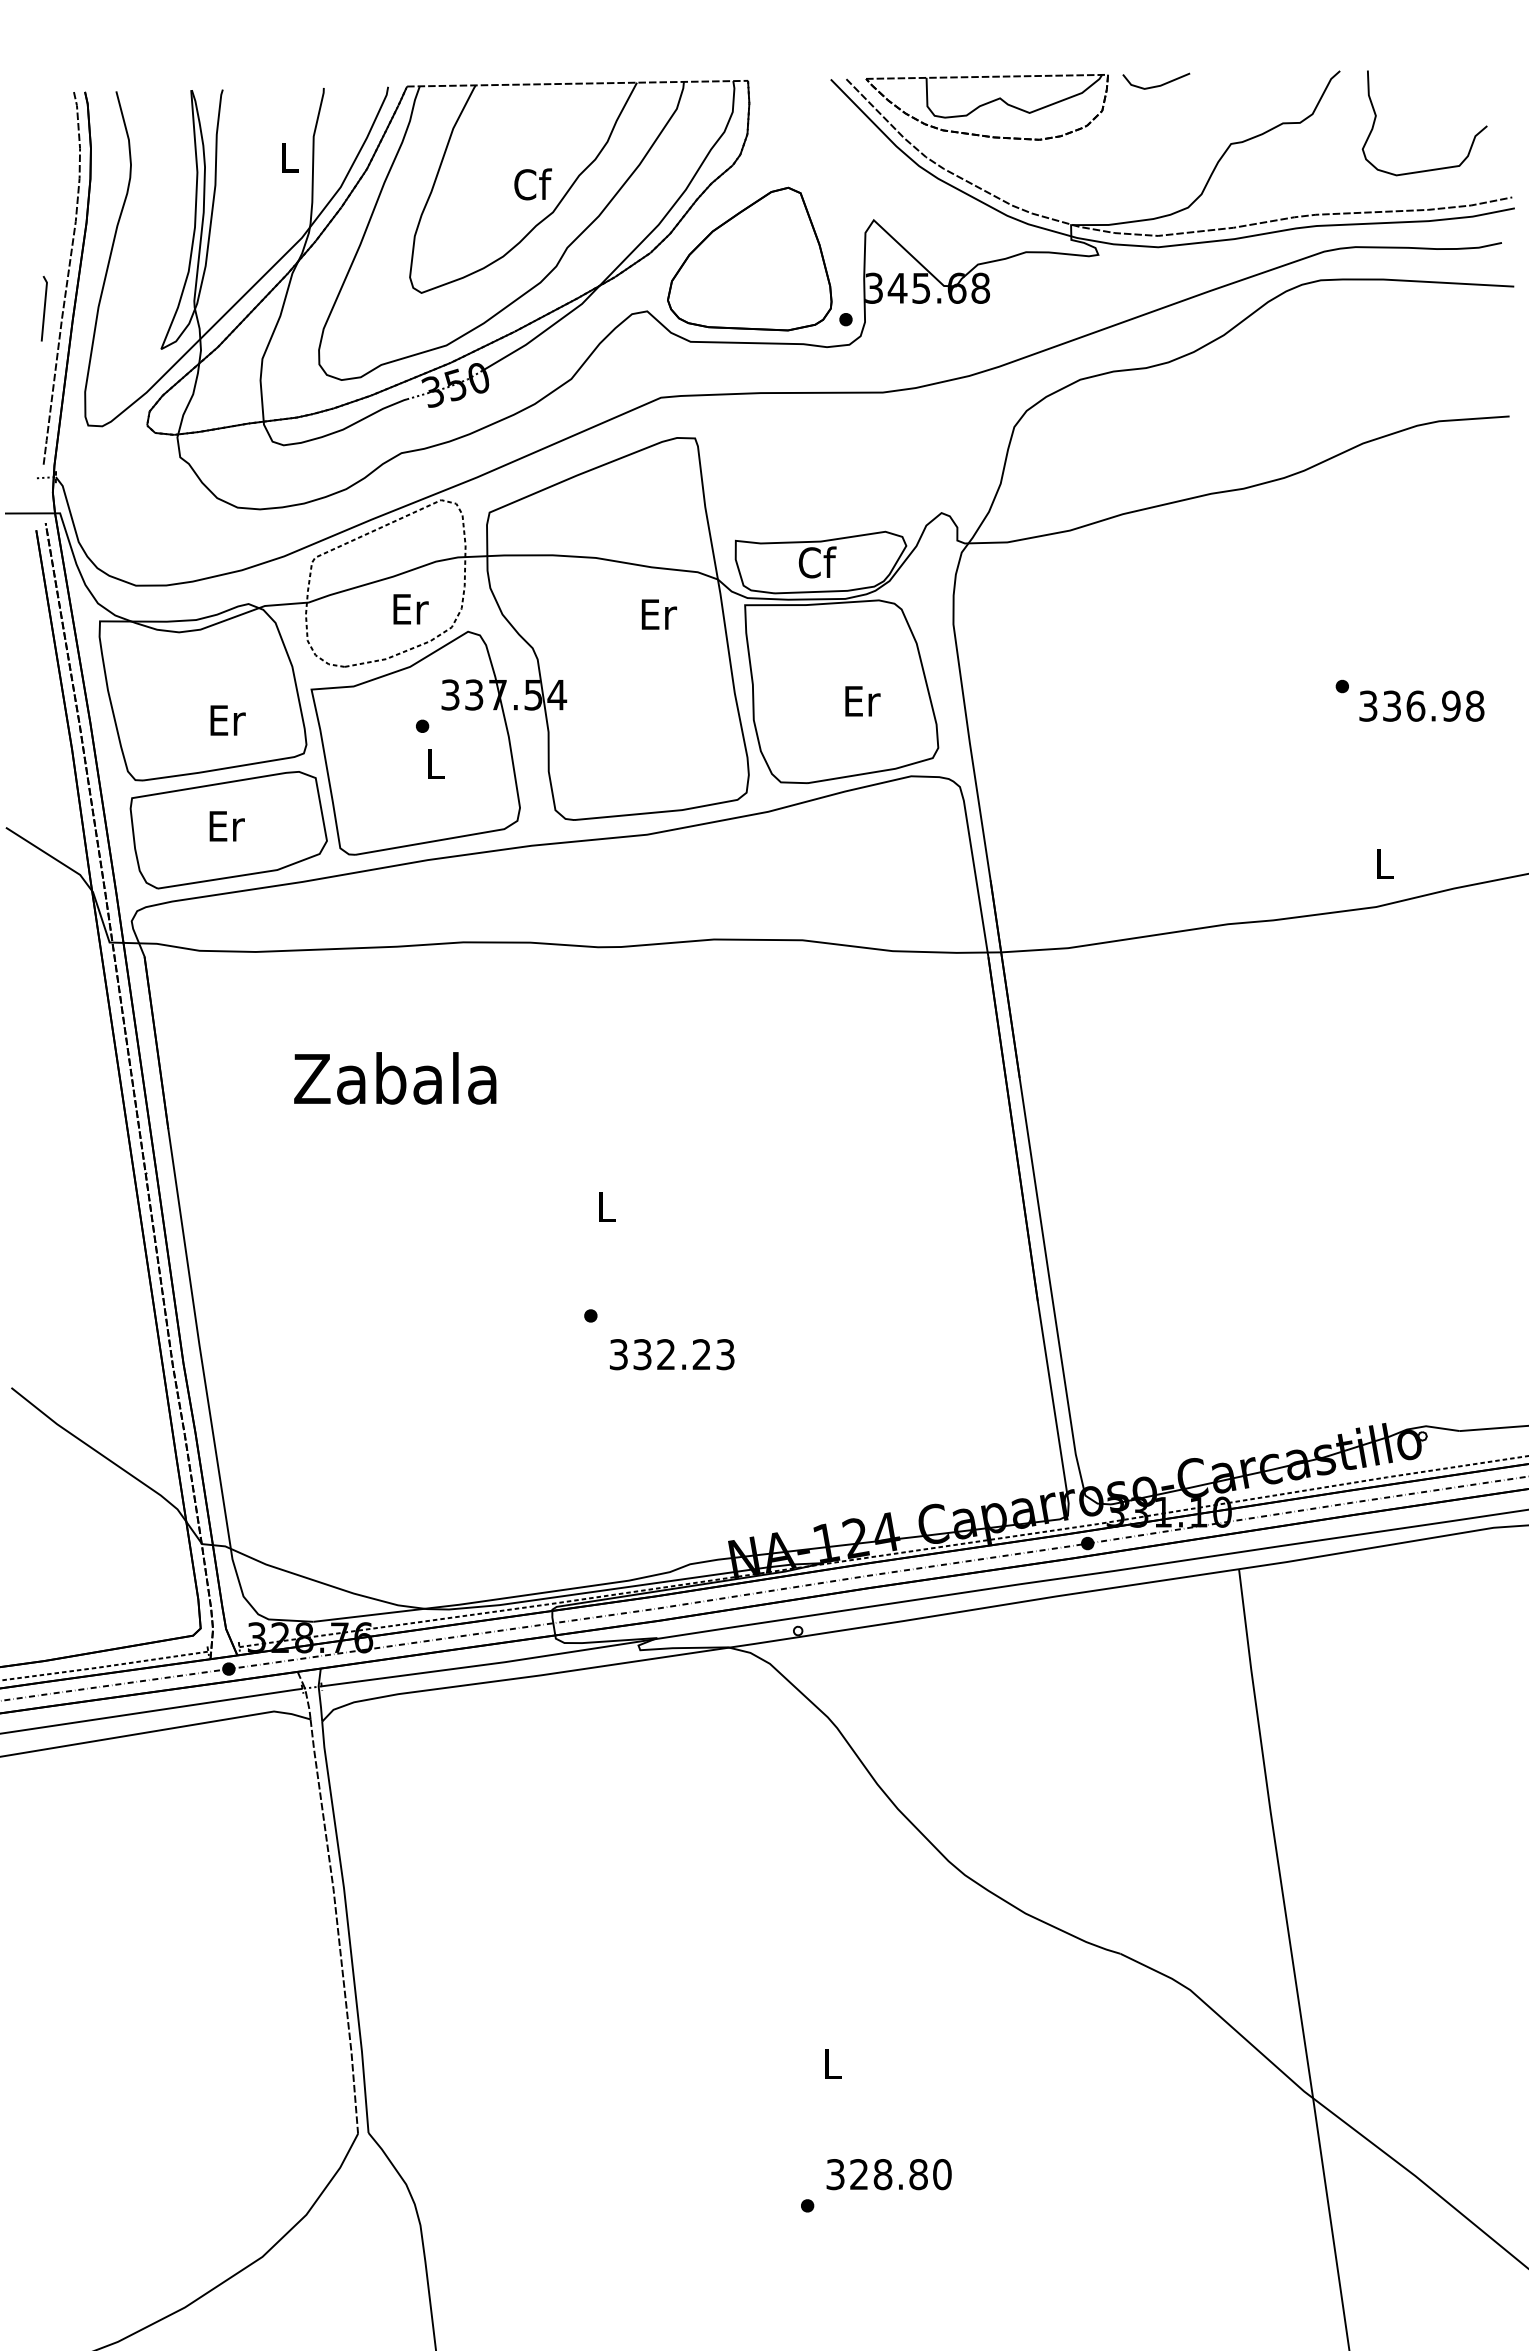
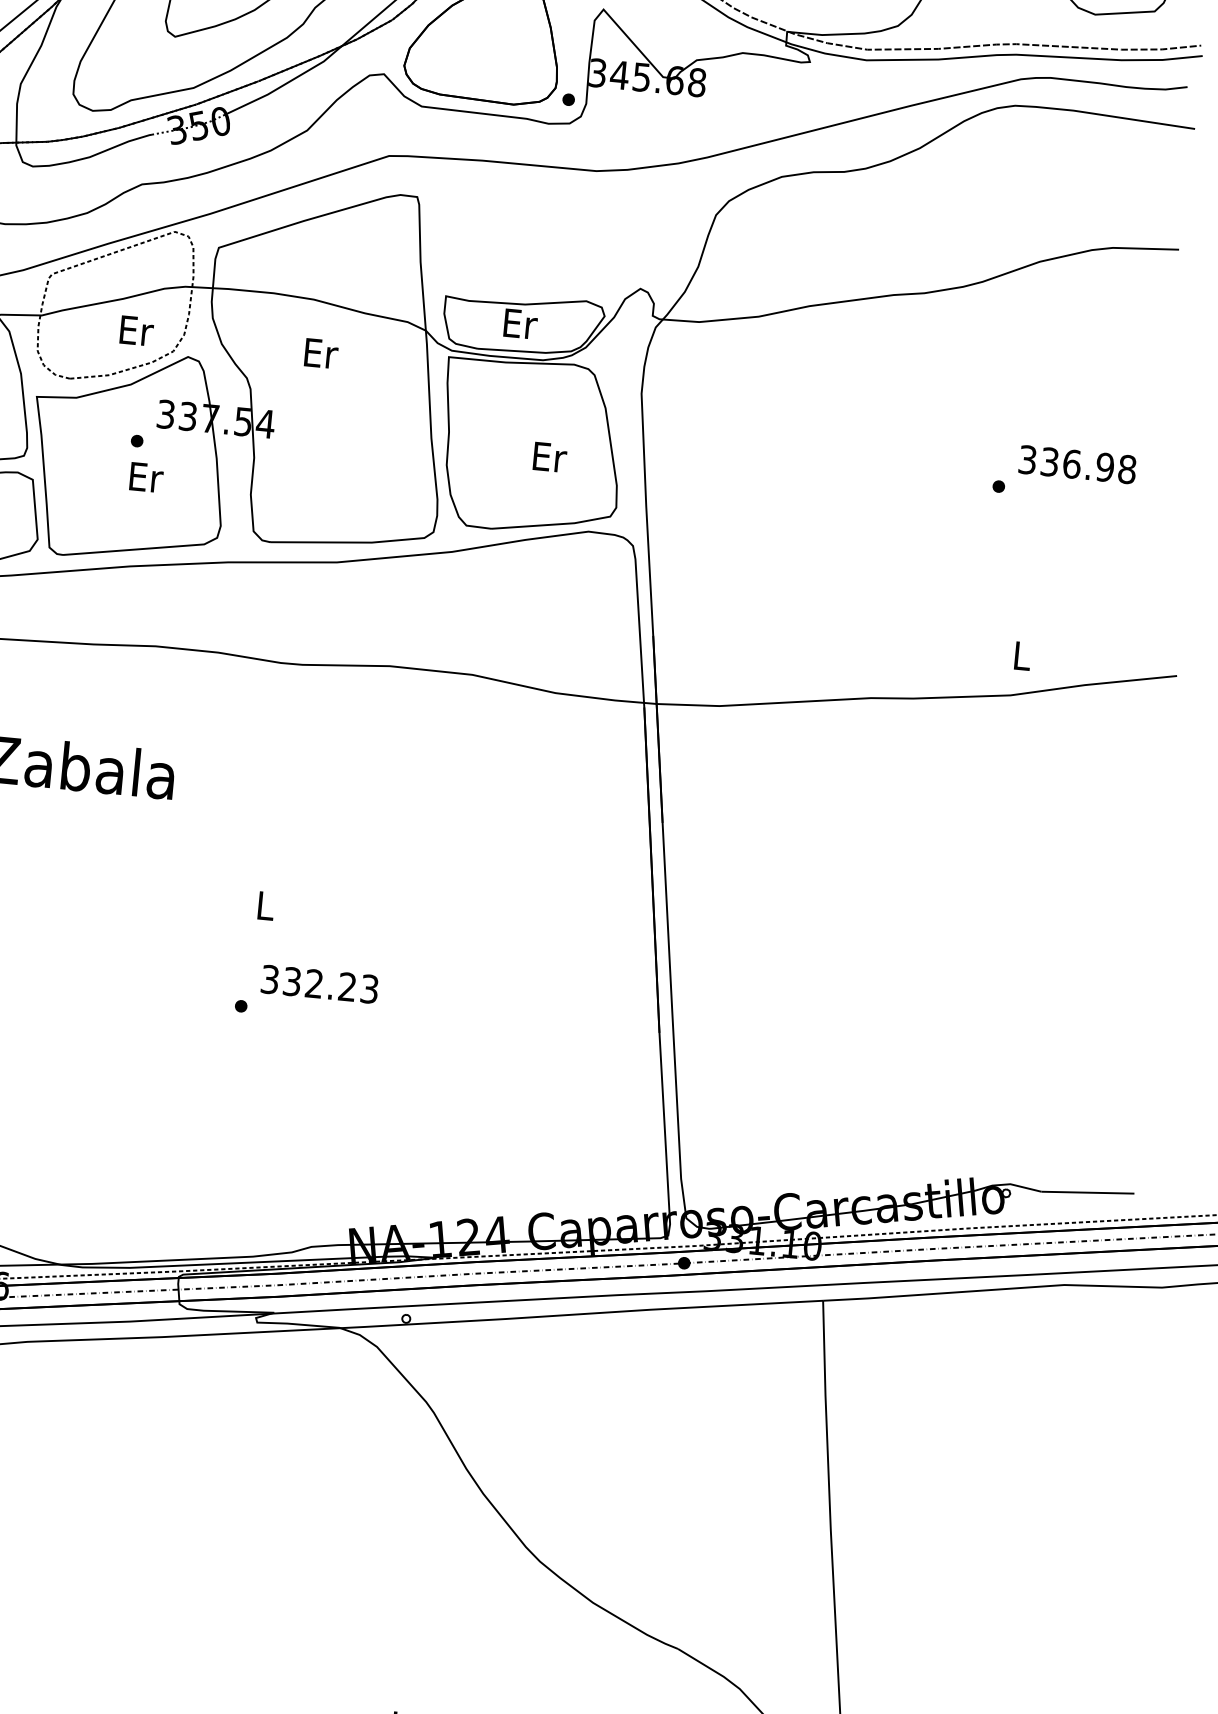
text: (817, 562) -> (520, 323), Cf -> Er
text: (658, 614) -> (320, 353), moved
text: (1421, 705) -> (1077, 464), moved
text: (435, 764) -> (145, 477), L -> Er
text: (672, 1354) -> (320, 984), moved

